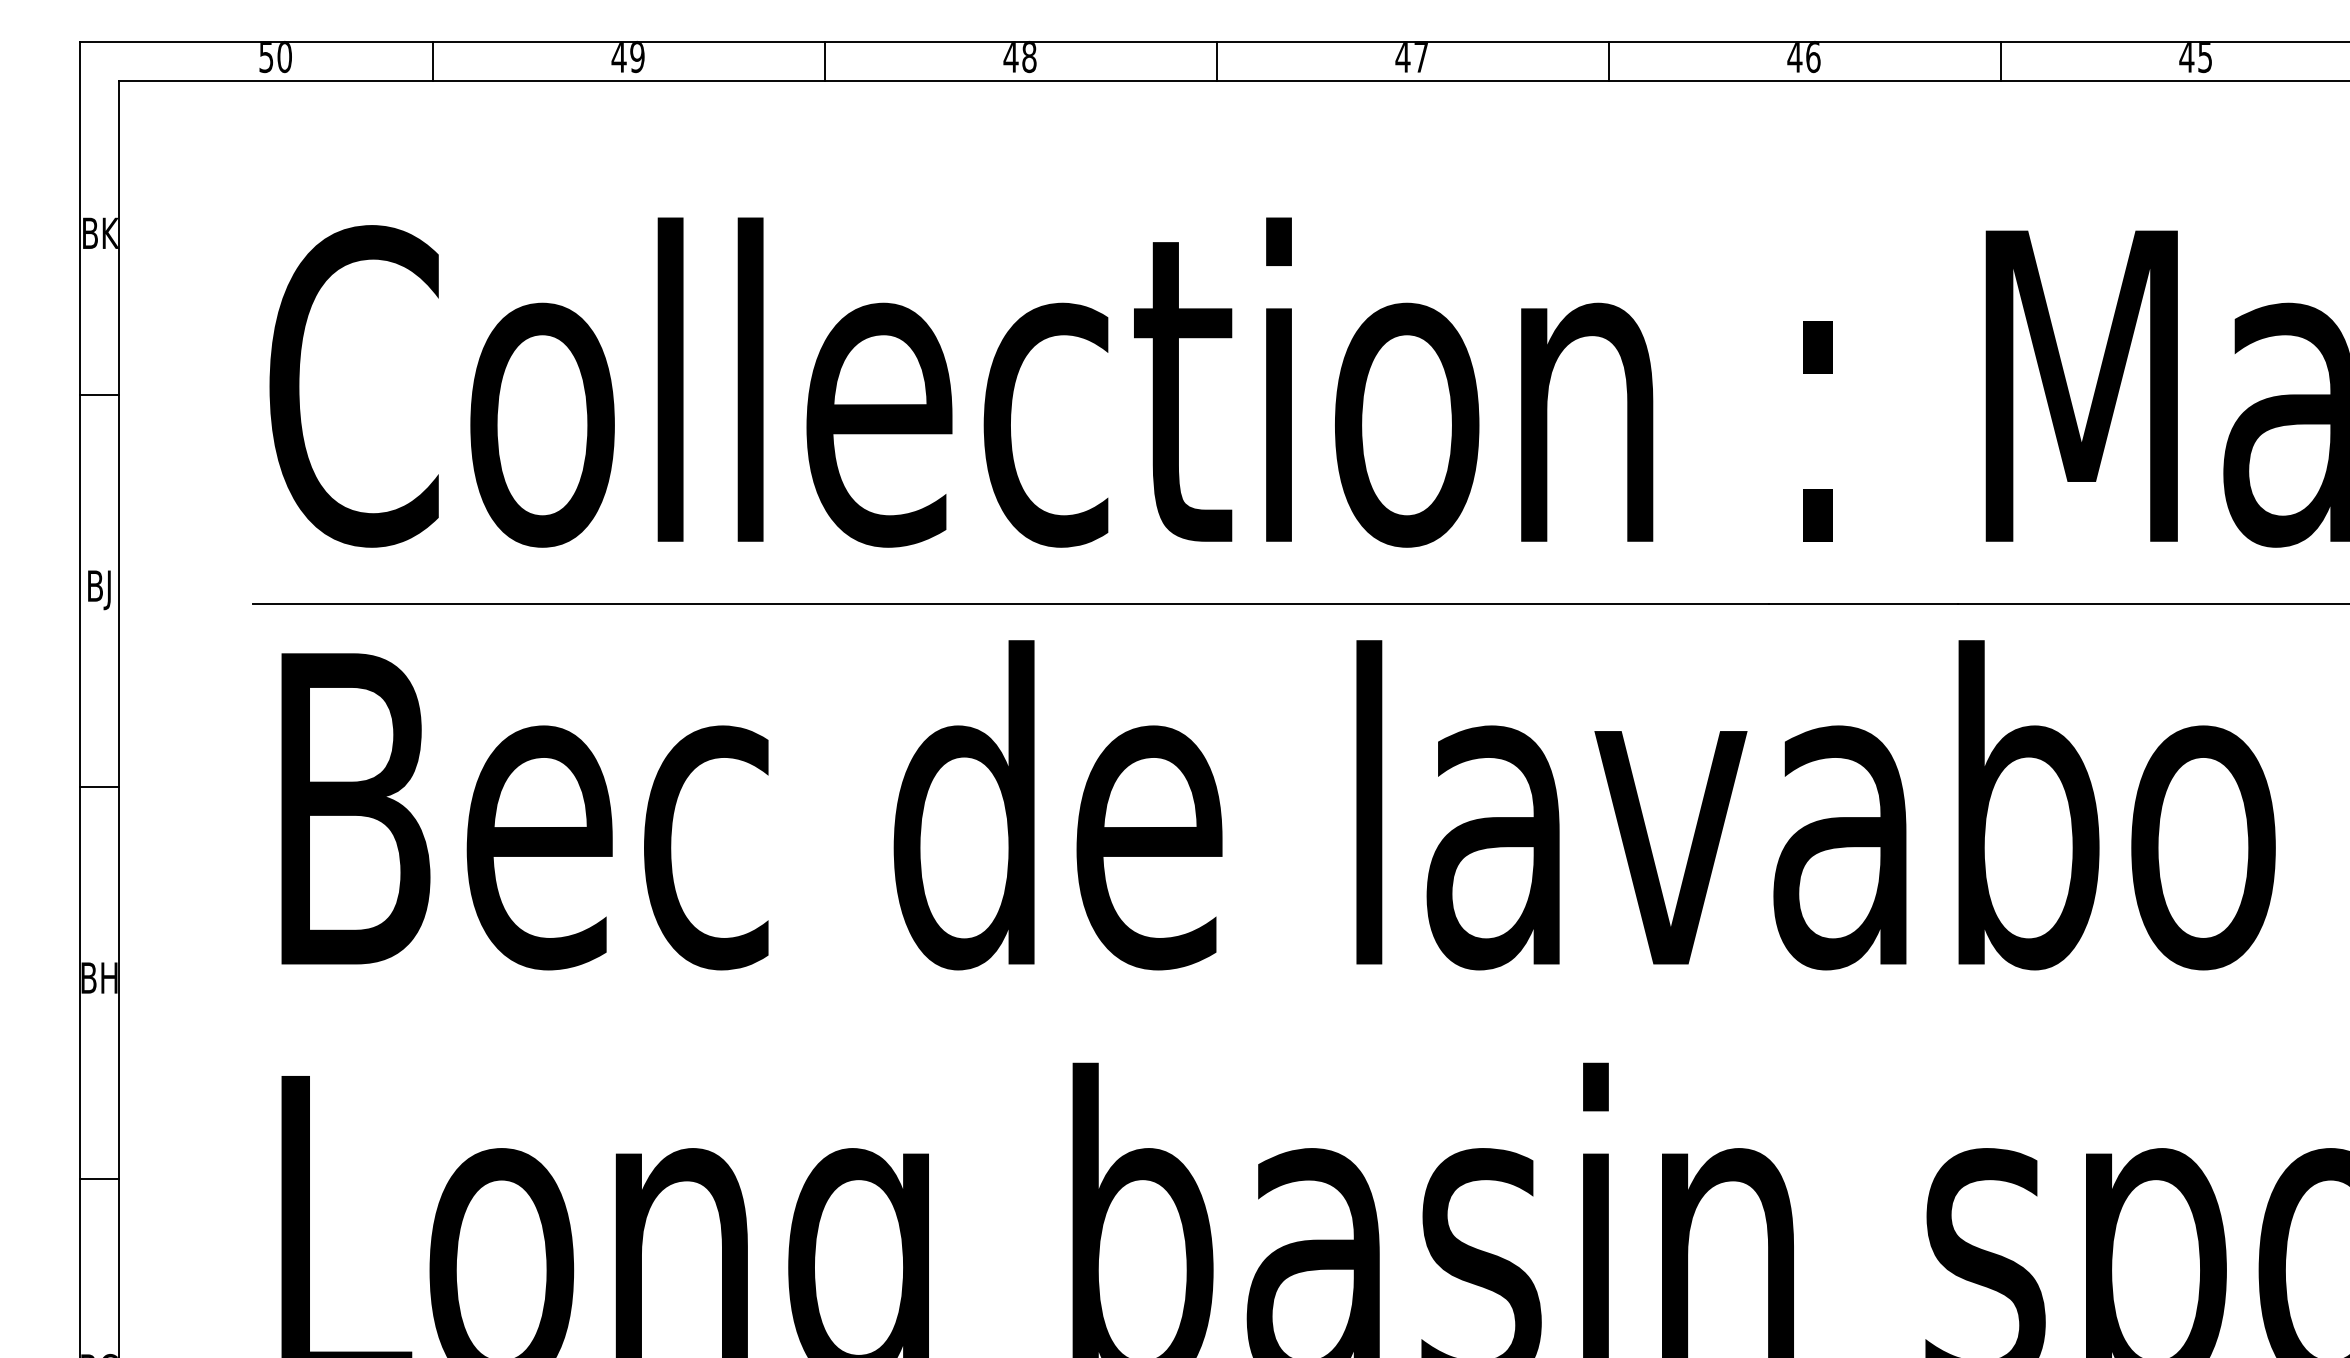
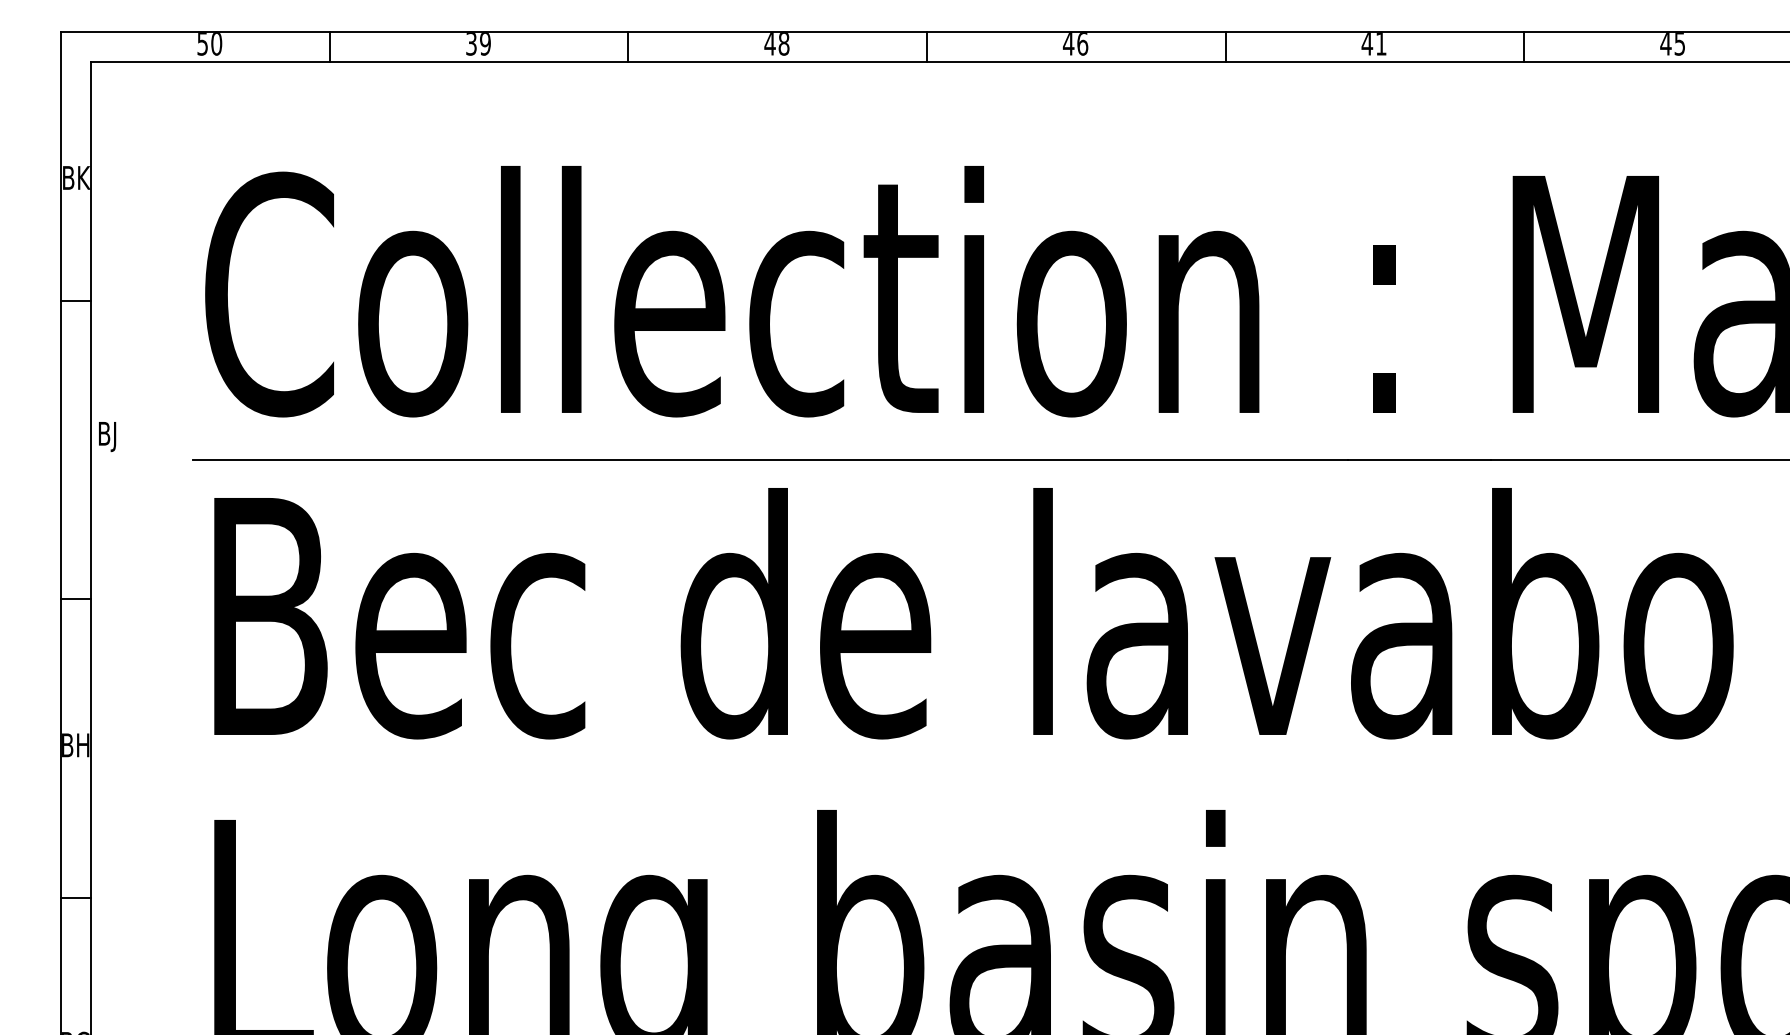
text: (618, 56) -> (471, 43), 49 -> 39
text: (1421, 58) -> (1082, 44), 47 -> 46
text: (1813, 58) -> (1381, 44), 46 -> 41
text: (99, 590) -> (107, 437), moved

